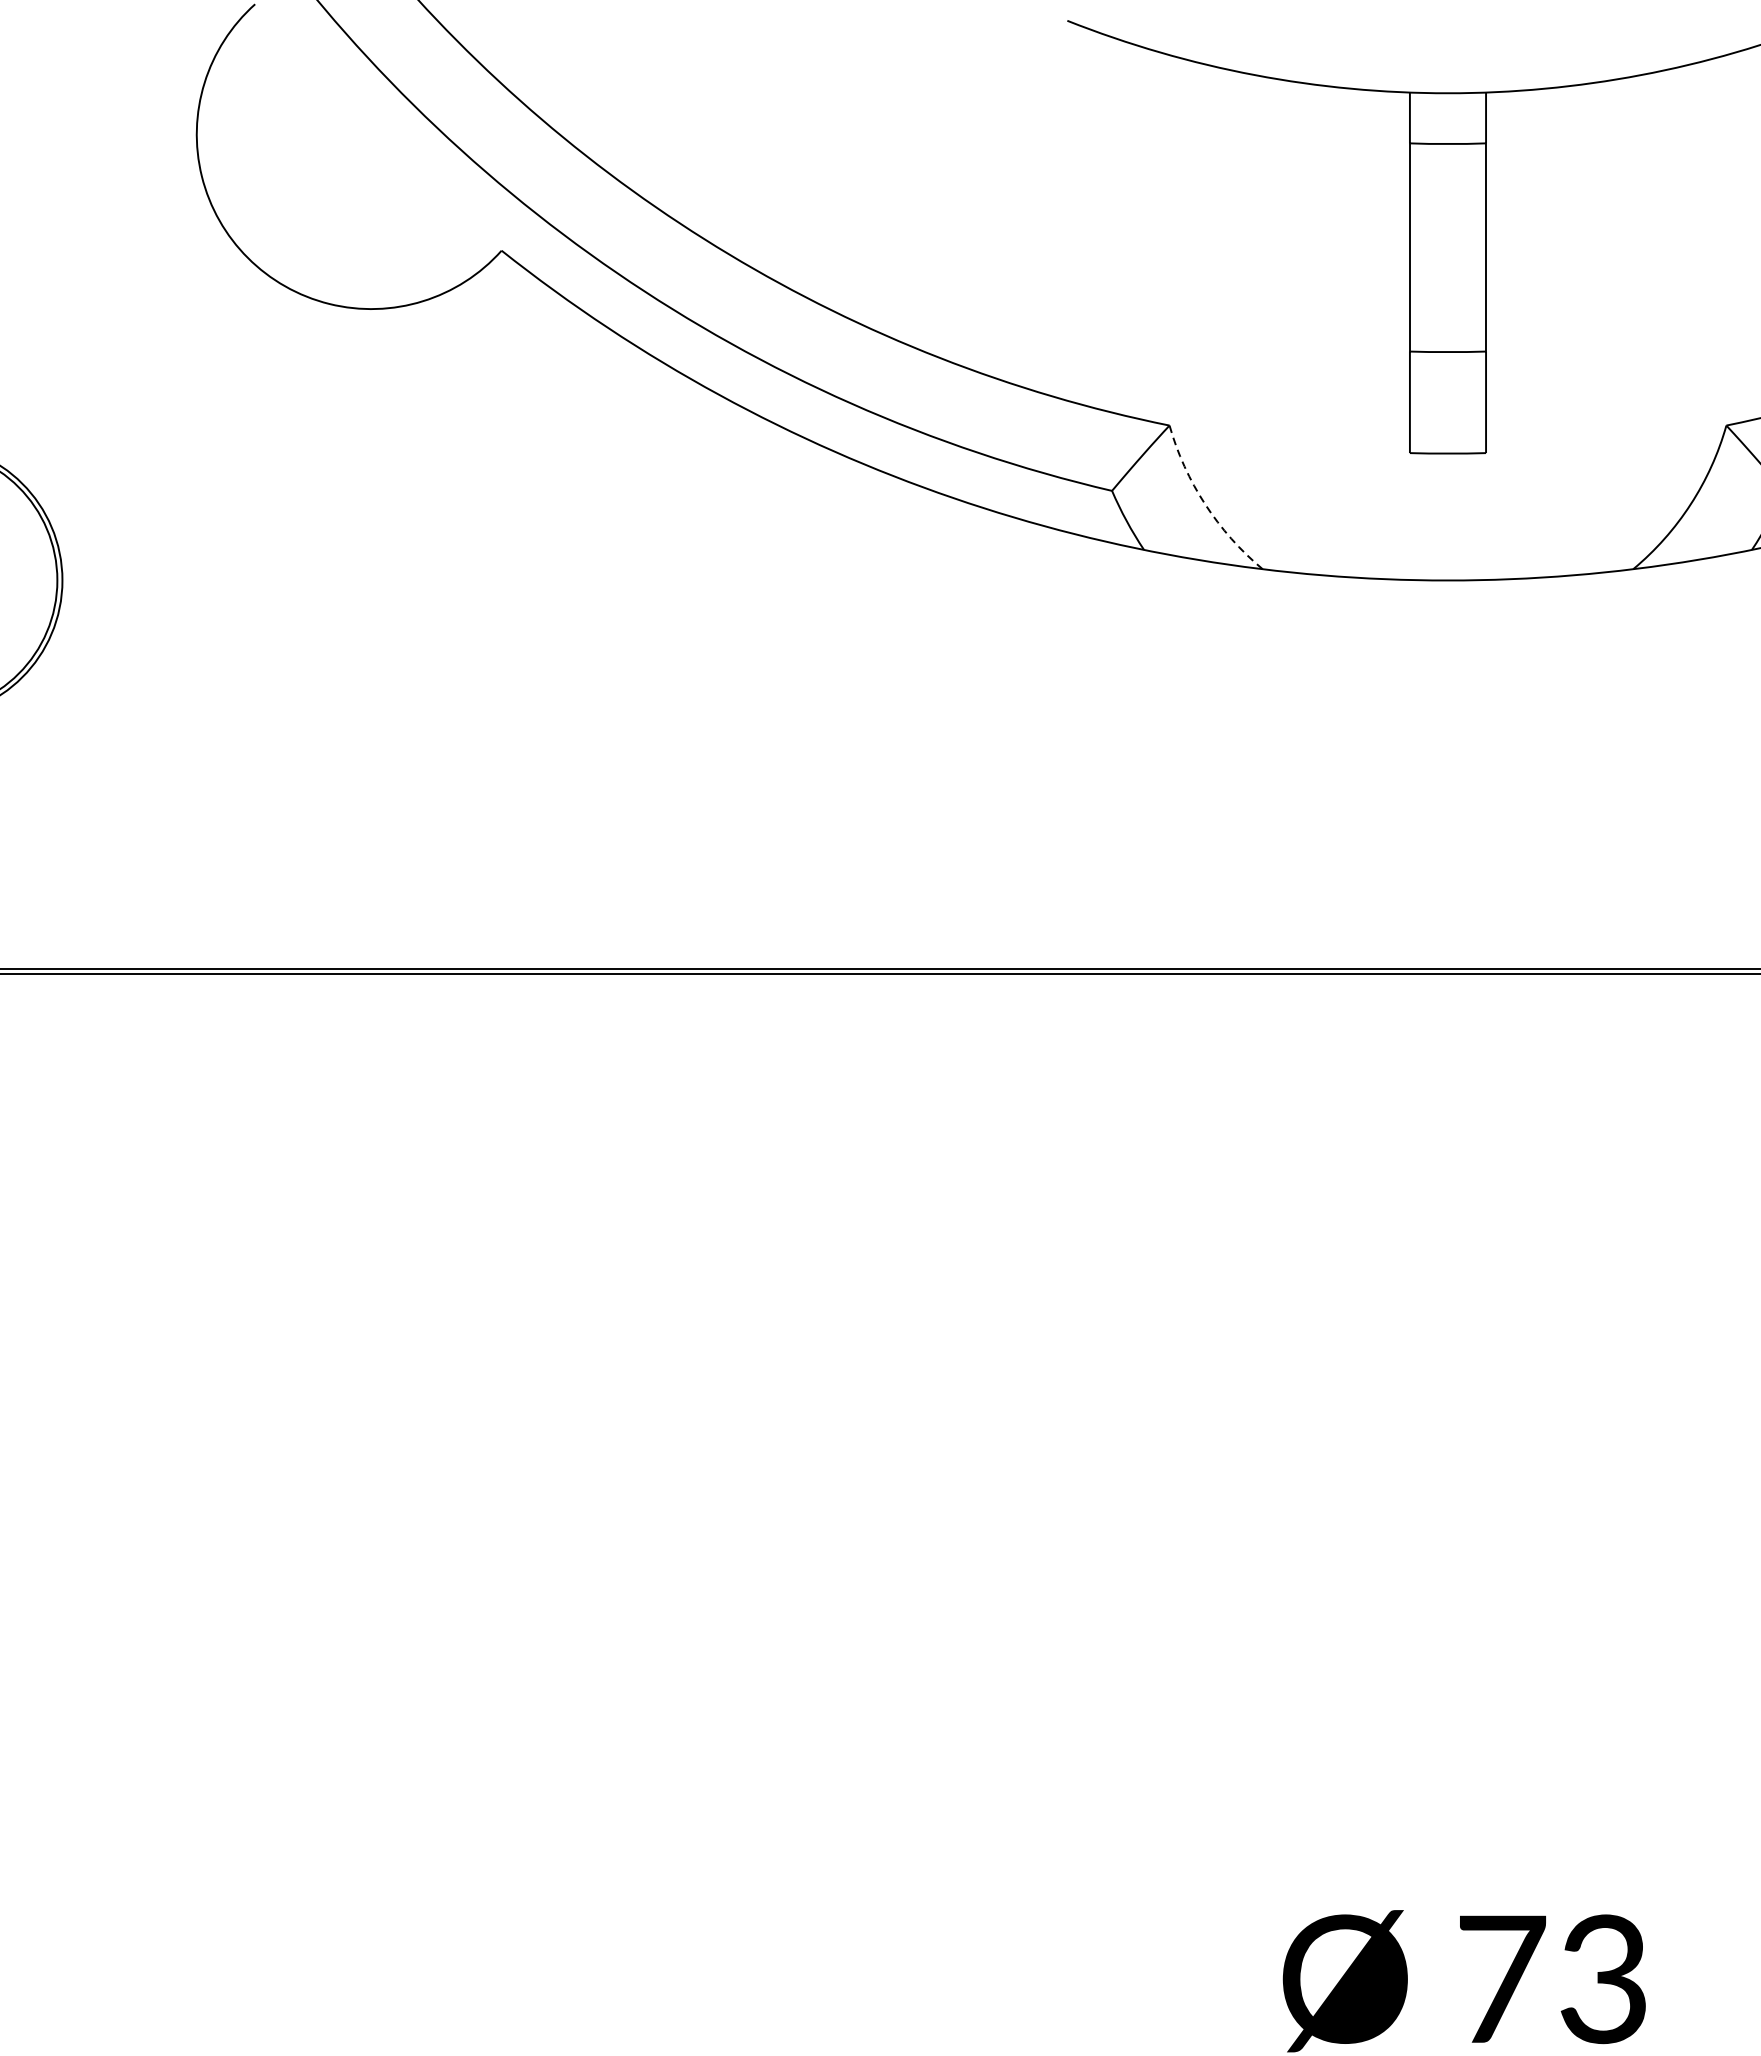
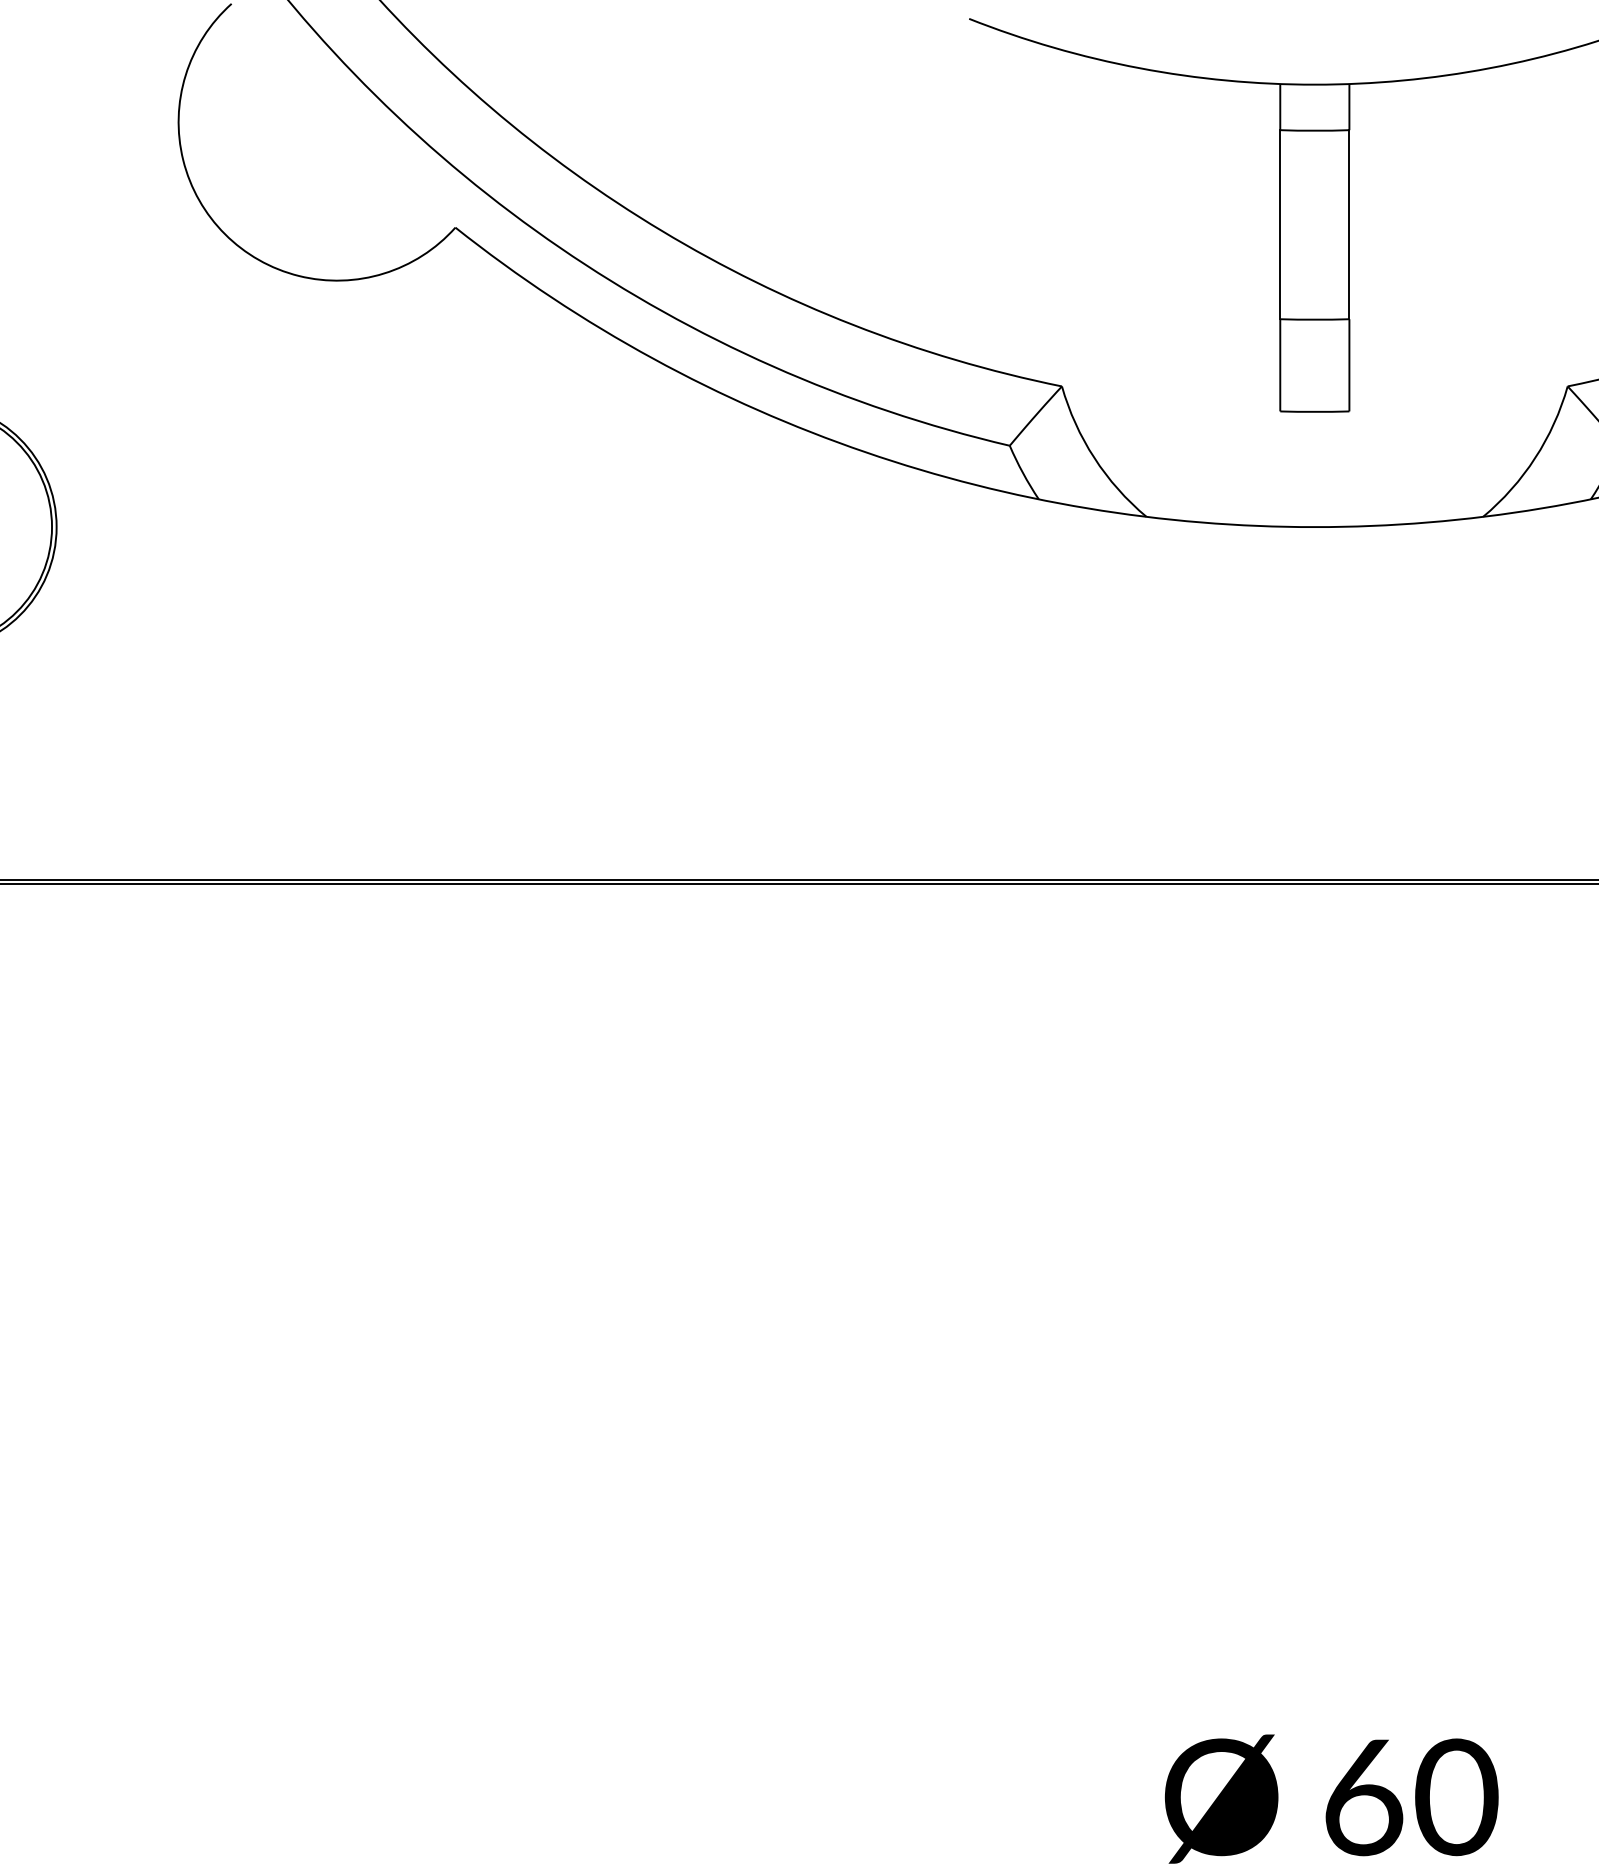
arc: (1205, 504) -> (1094, 458), dashed -> solid
text: (1554, 1979) -> (1411, 1797), 73 -> 60

